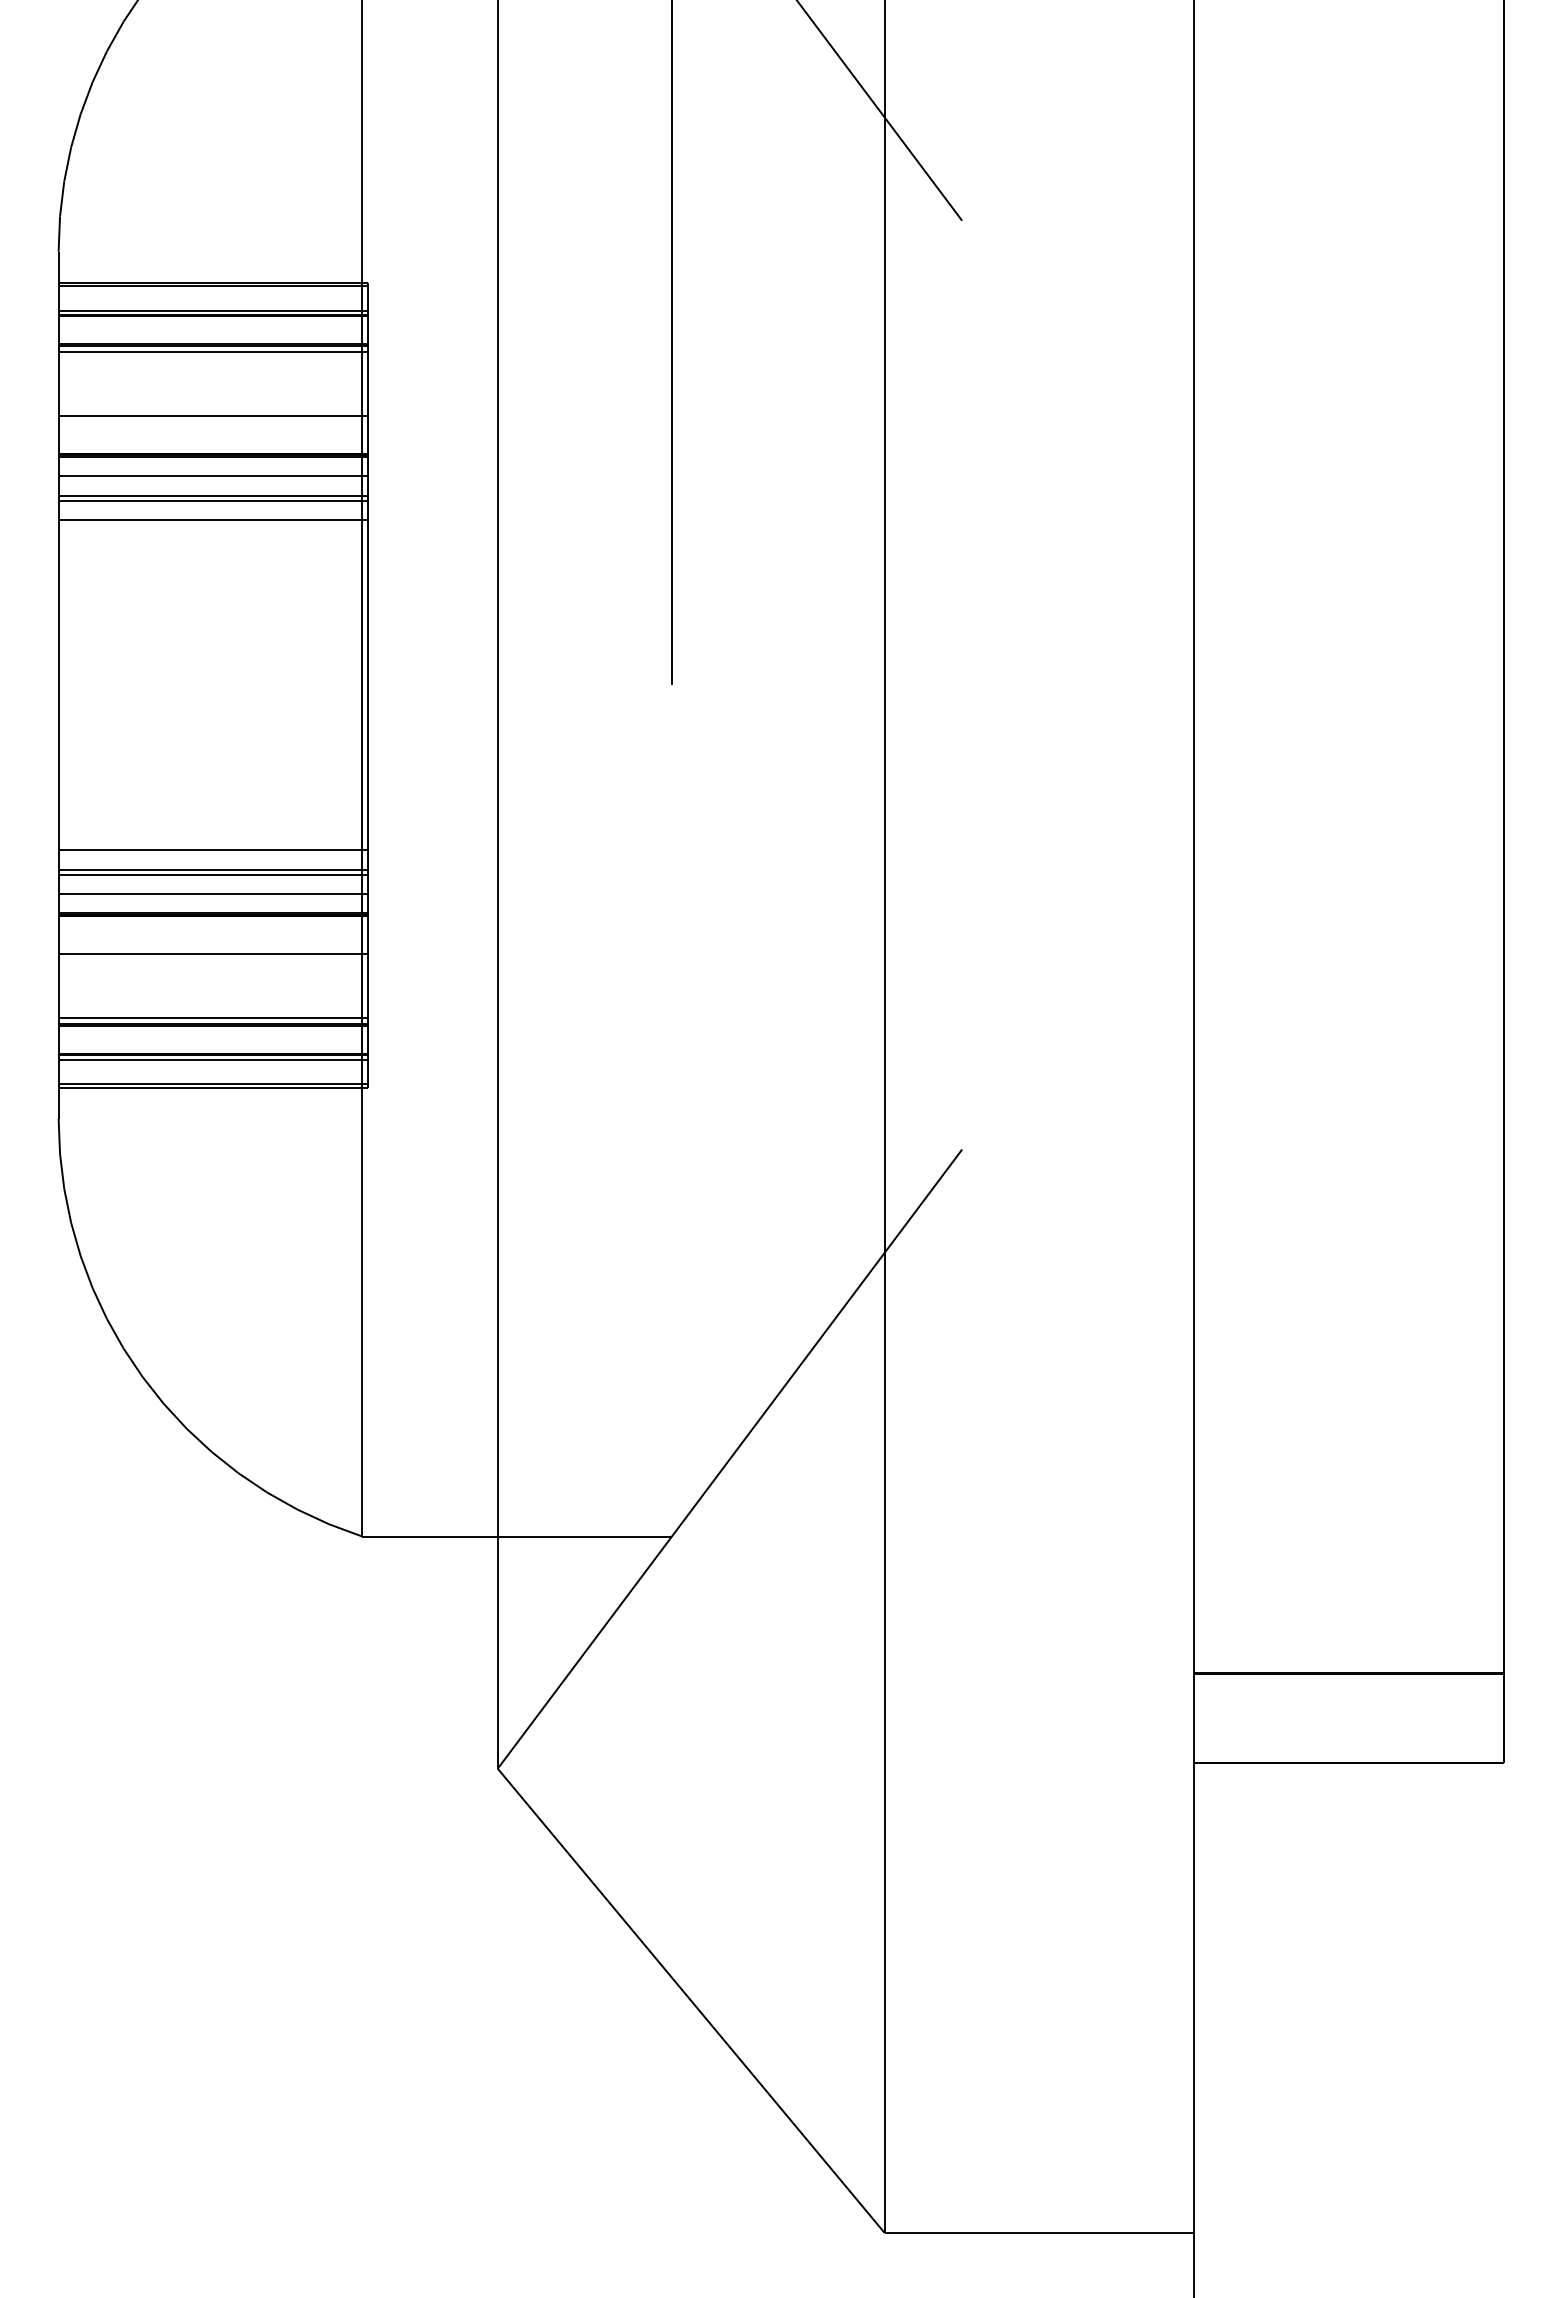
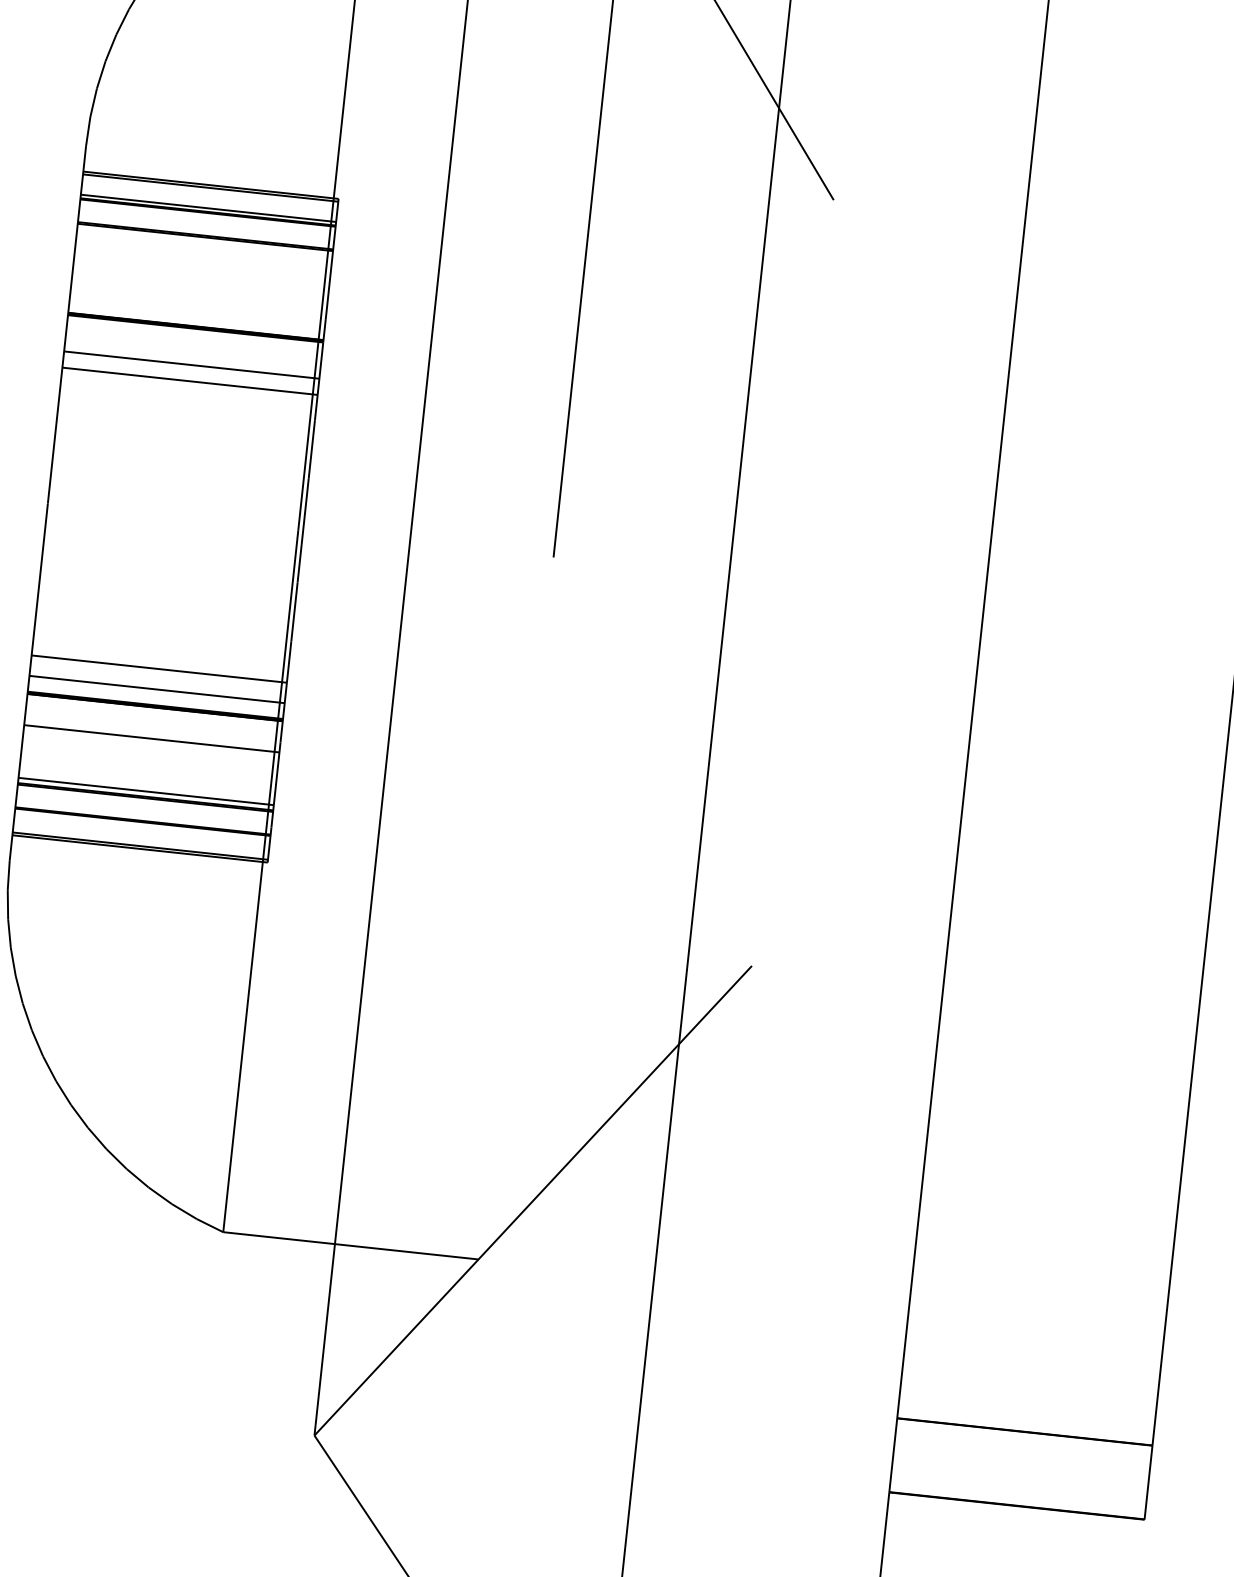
line: (213, 352) -> (204, 242), removed
line: (213, 416) -> (199, 295), removed
line: (213, 475) -> (194, 344), removed
line: (213, 495) -> (192, 360), removed
line: (213, 849) -> (161, 652), removed
line: (213, 874) -> (158, 673), removed
line: (213, 1059) -> (142, 825), removed

